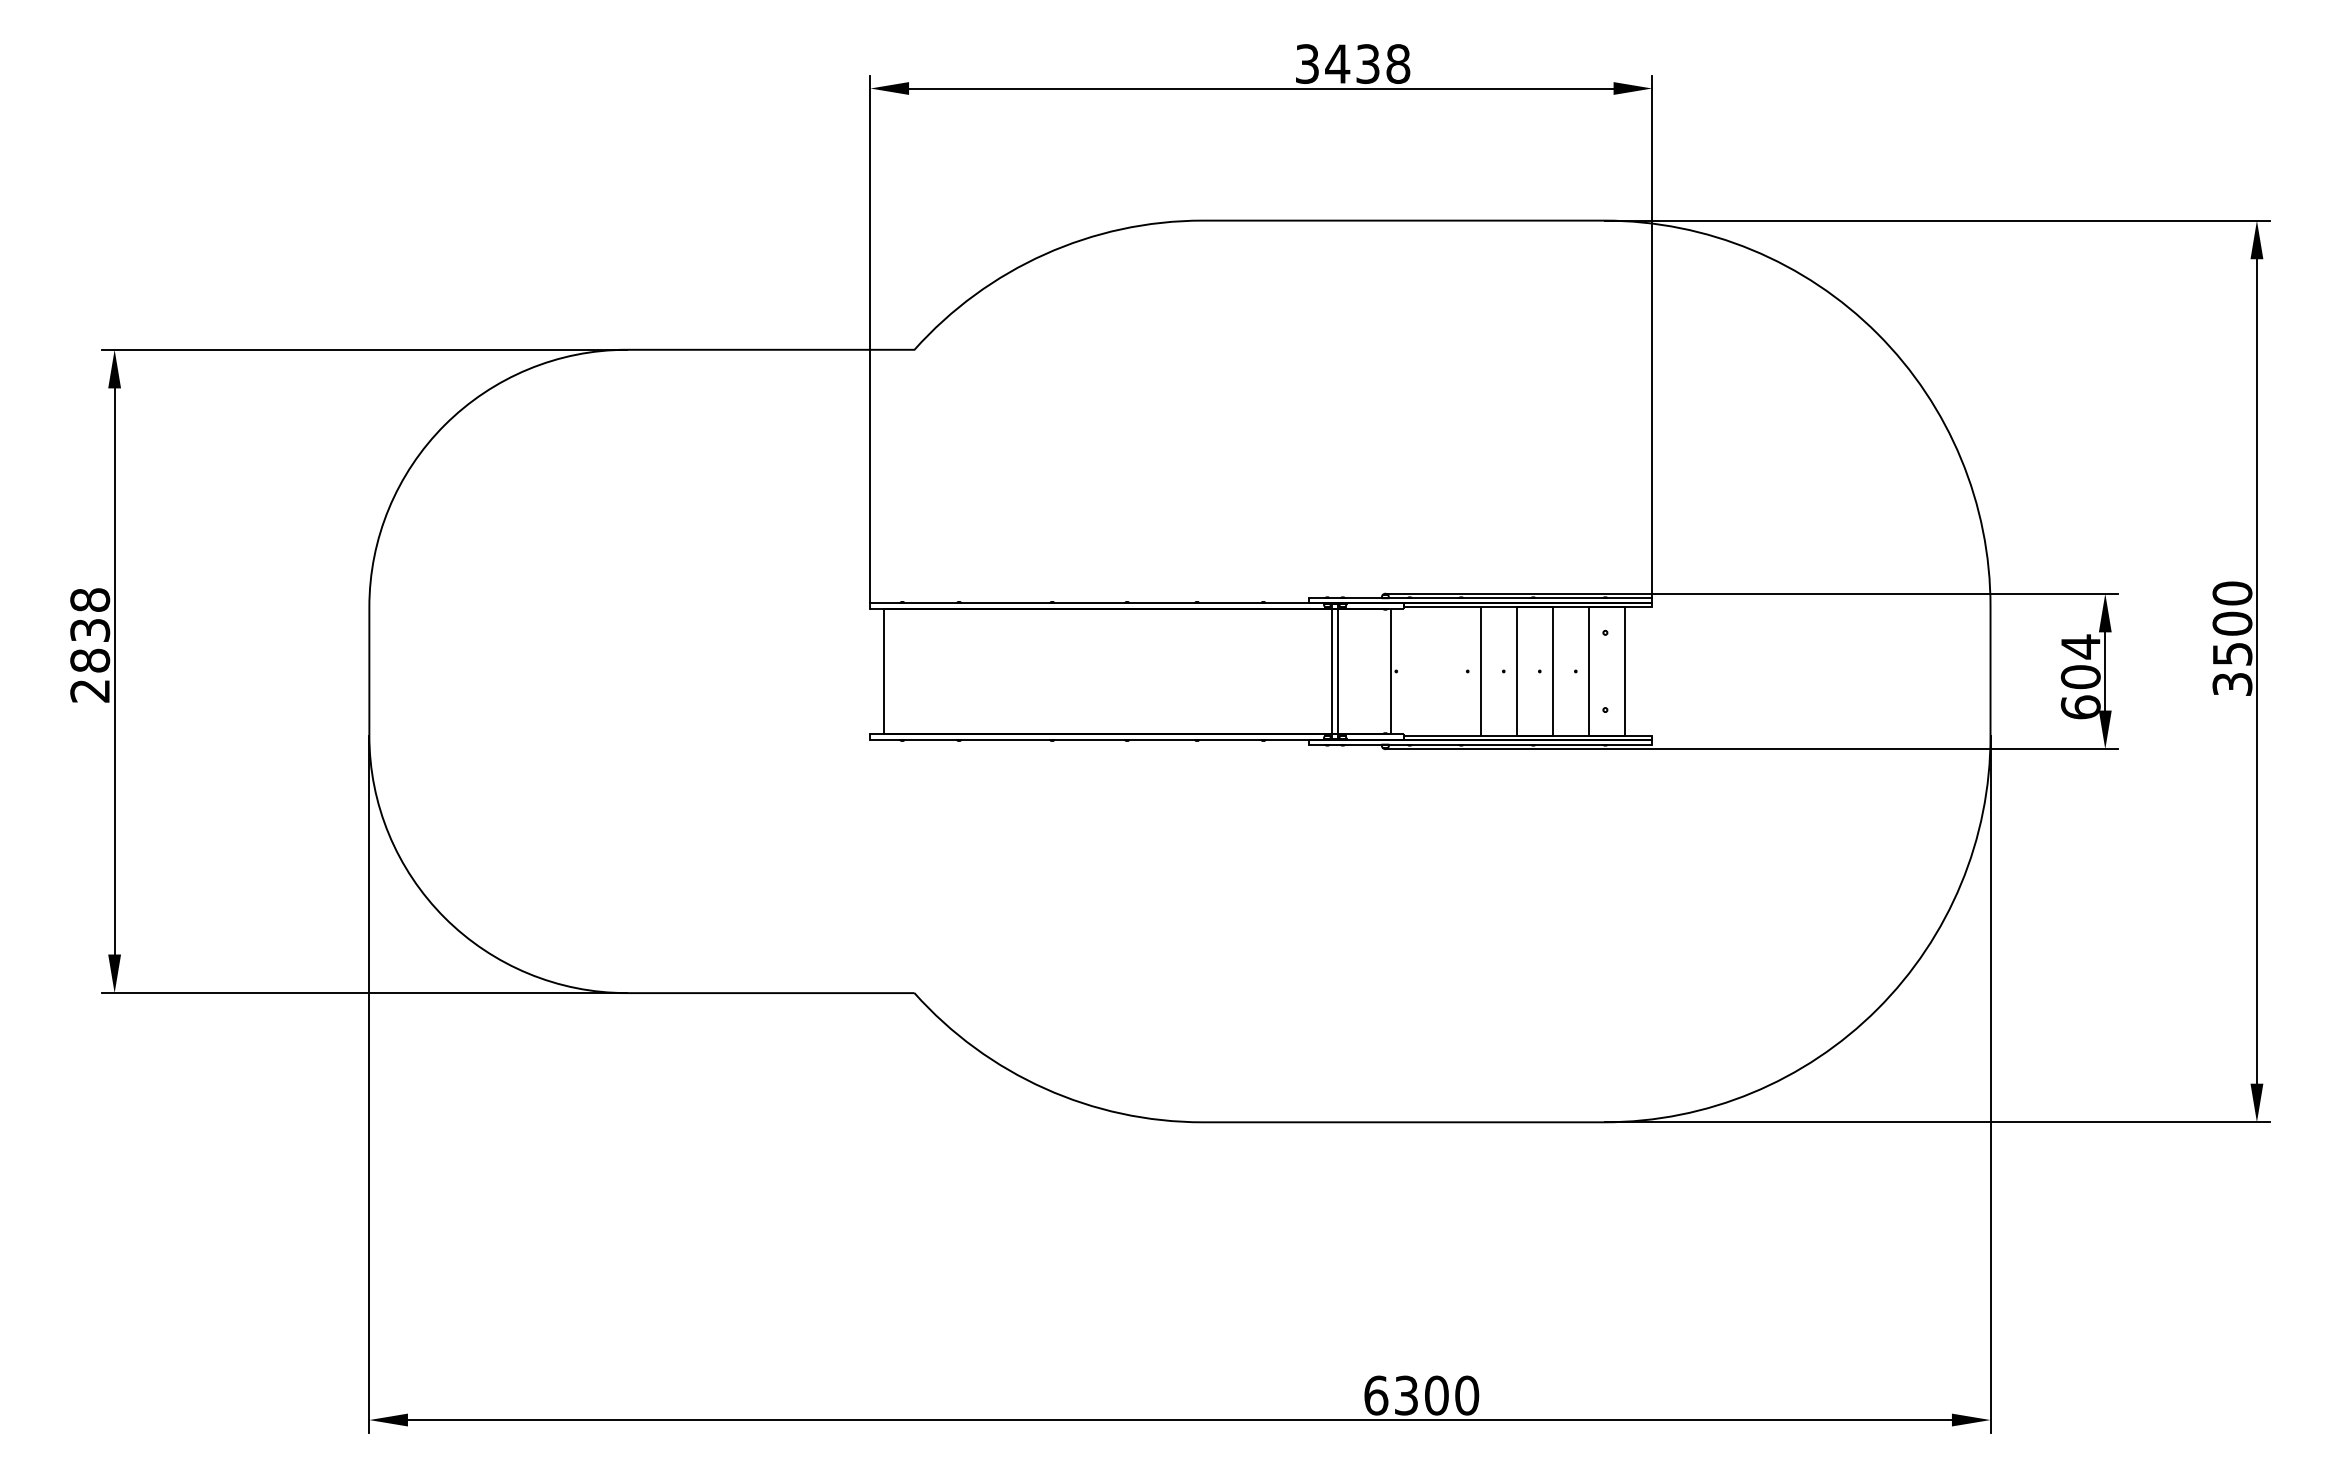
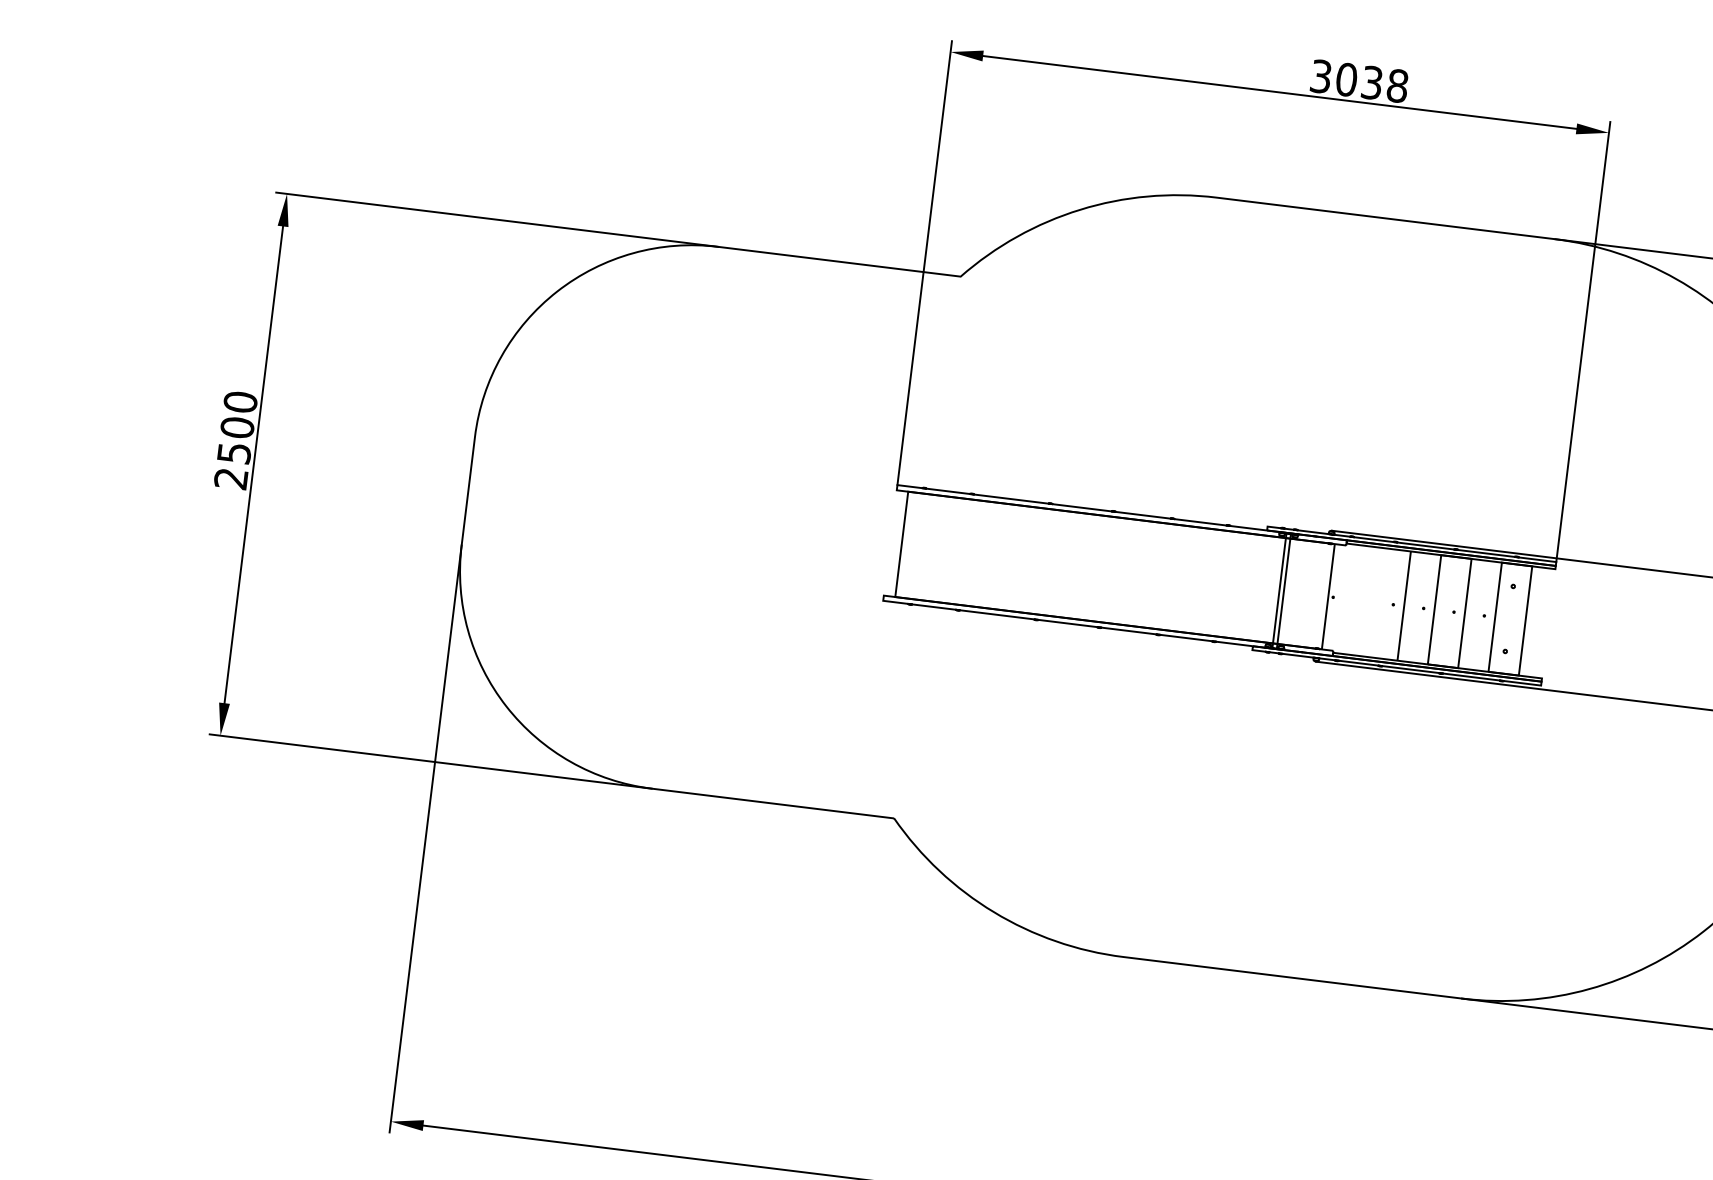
text: (1337, 63) -> (1346, 79), 3438 -> 3038
text: (90, 630) -> (237, 427), 2838 -> 2500

